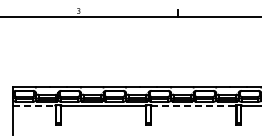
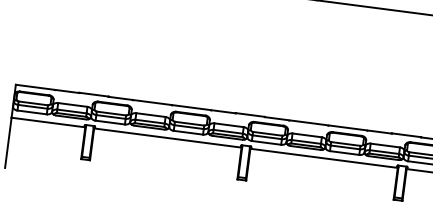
line: (35, 106) -> (49, 122), dashed -> solid
line: (193, 106) -> (323, 158), dashed -> solid

